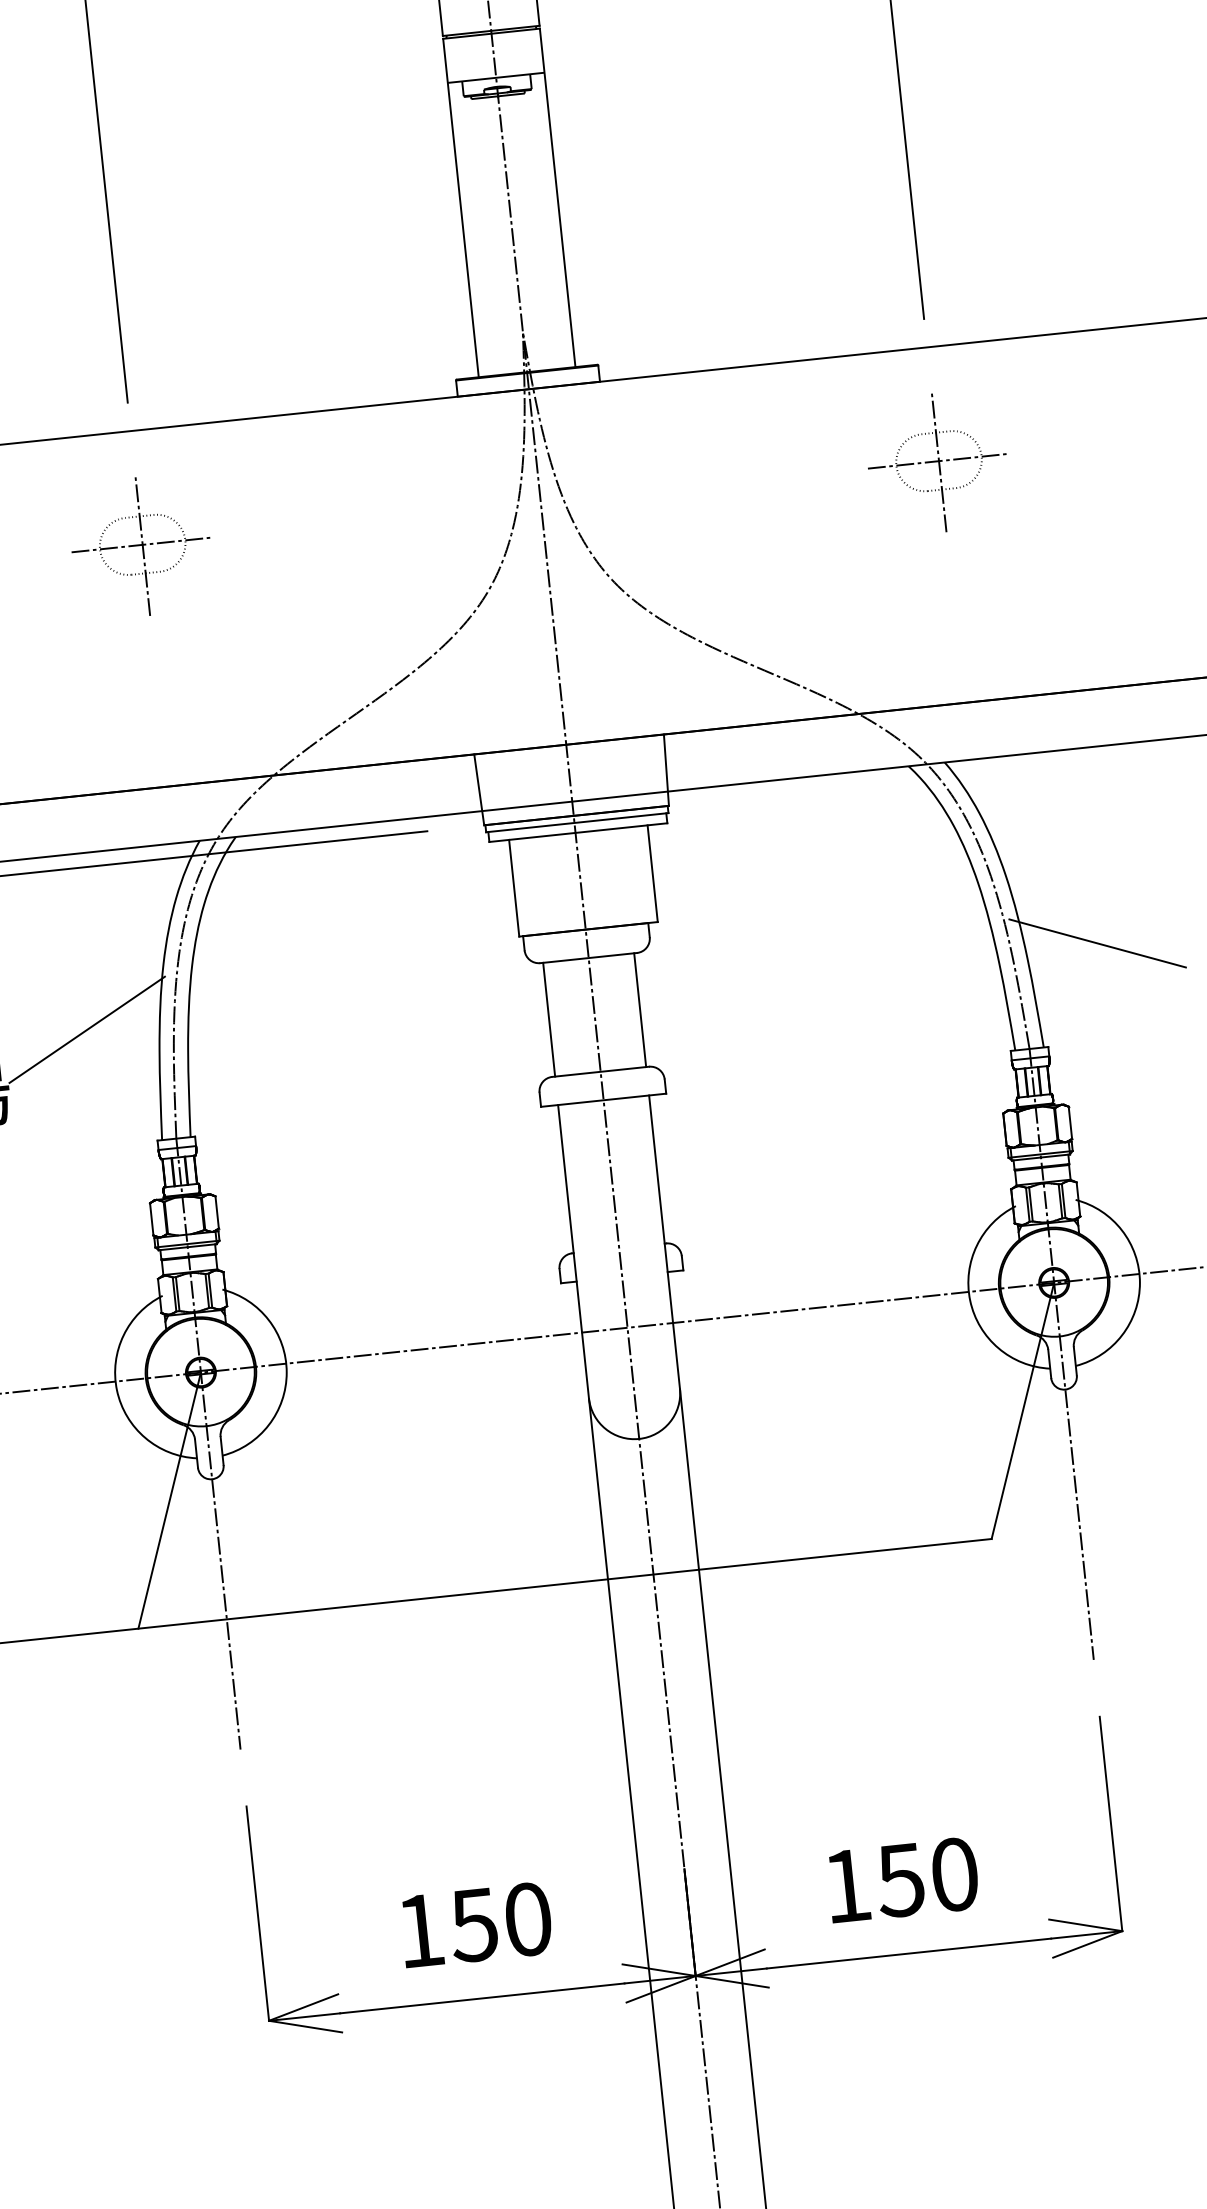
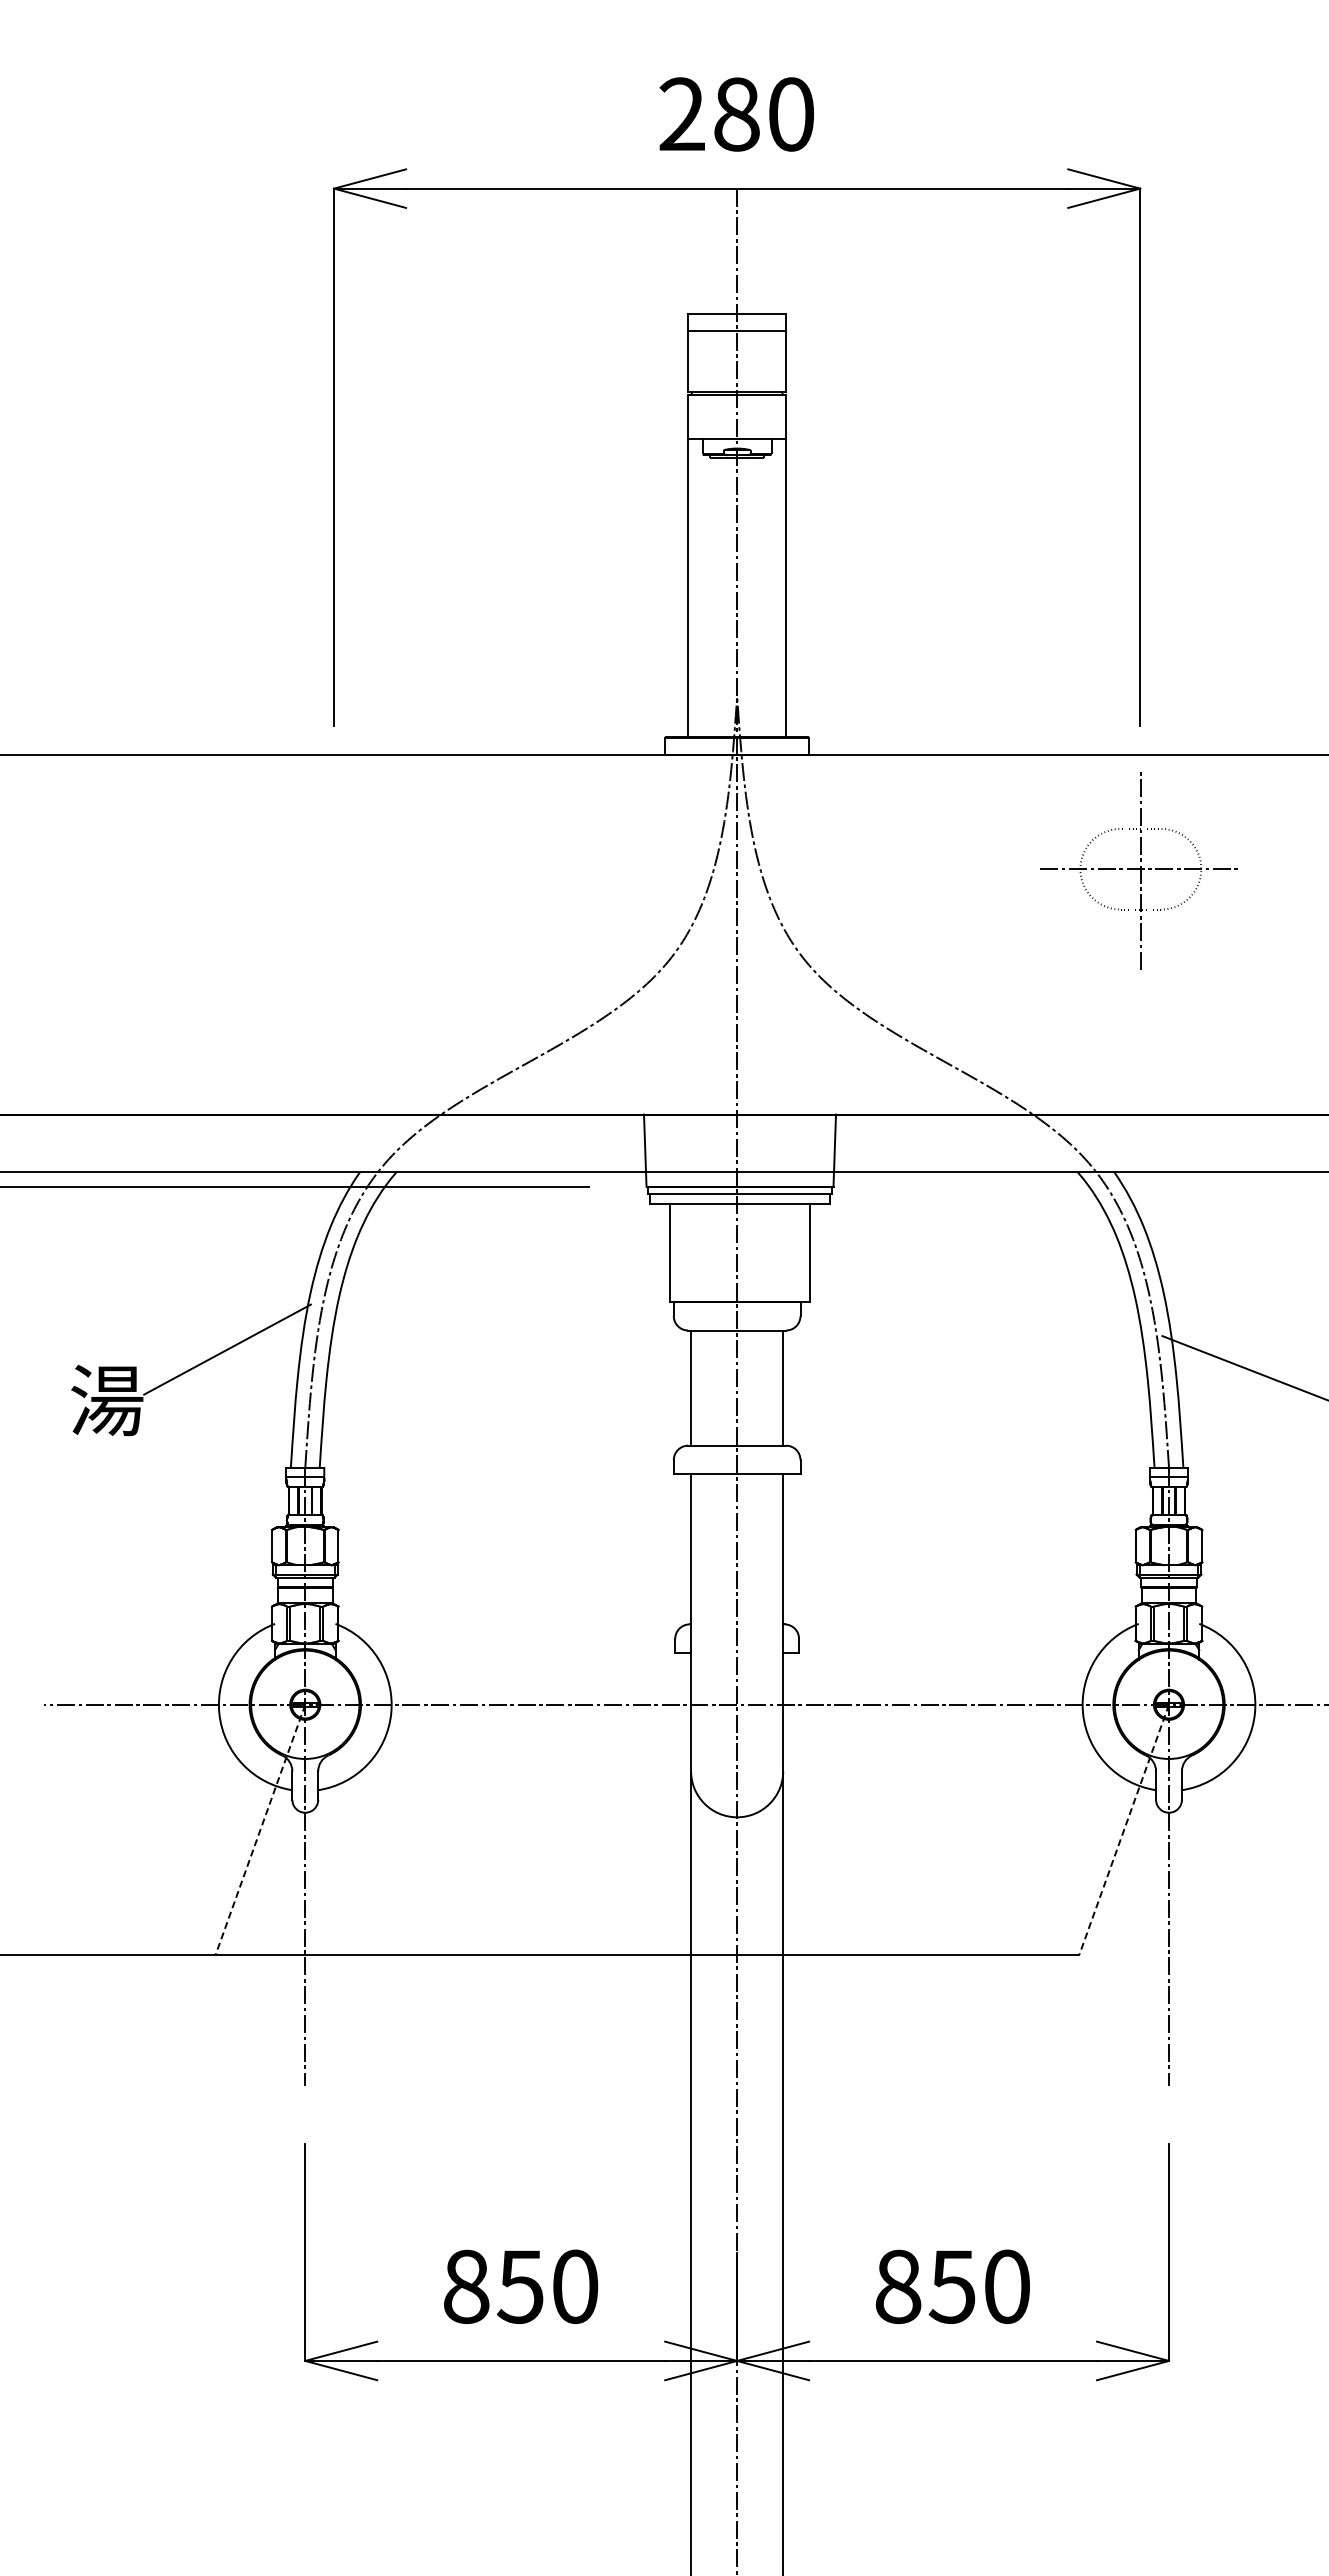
part: (937, 462) -> (1138, 871), size x1.4
part: (140, 546) -> (331, 871), removed
line: (1023, 1410) -> (1124, 1829), solid -> dashed
line: (169, 1500) -> (260, 1829), solid -> dashed
text: (847, 1885) -> (898, 2286), 150 -> 850
text: (420, 1930) -> (466, 2286), 150 -> 850

